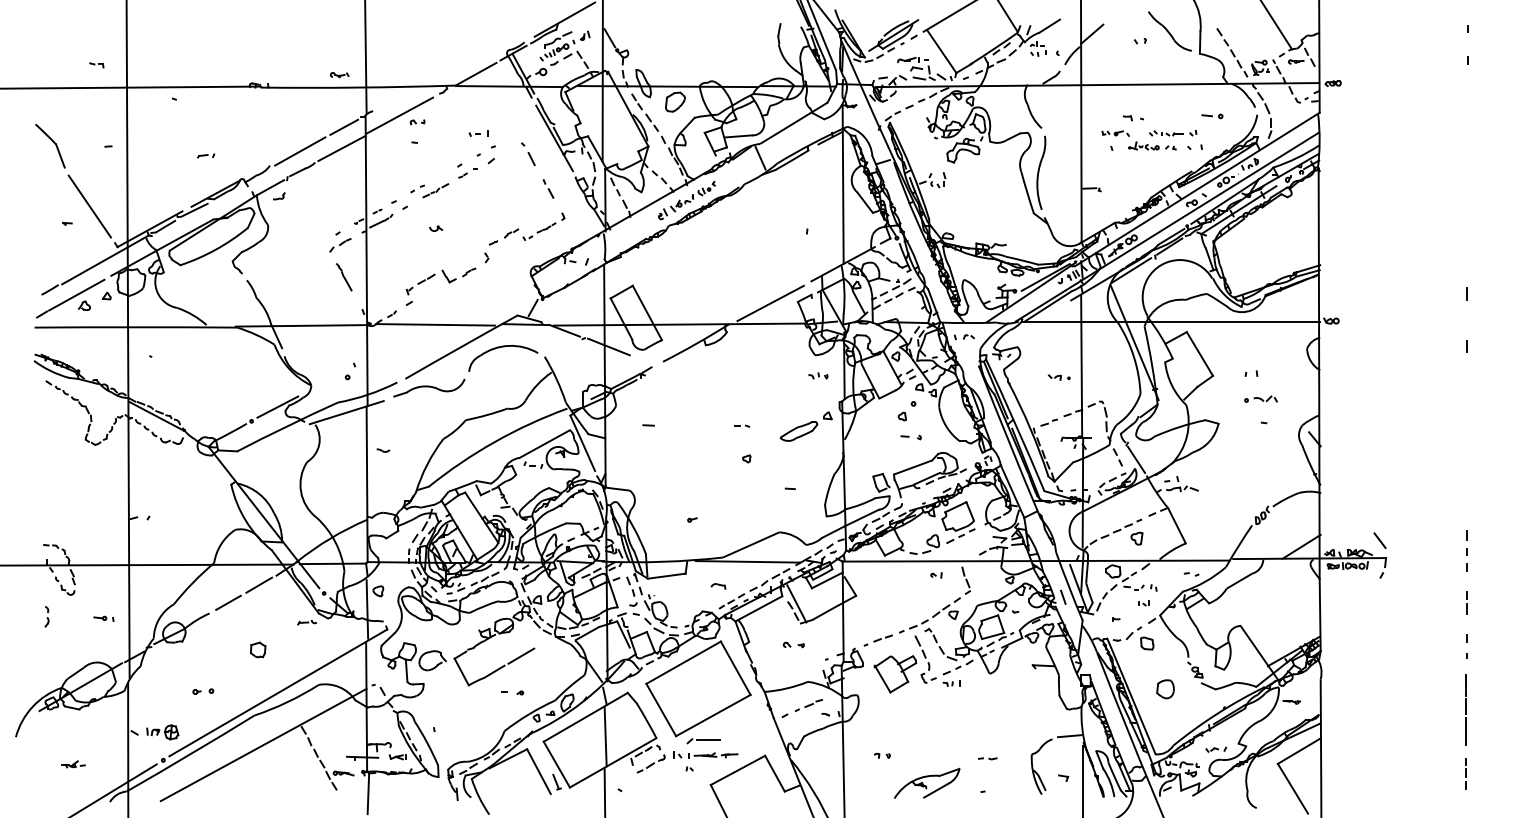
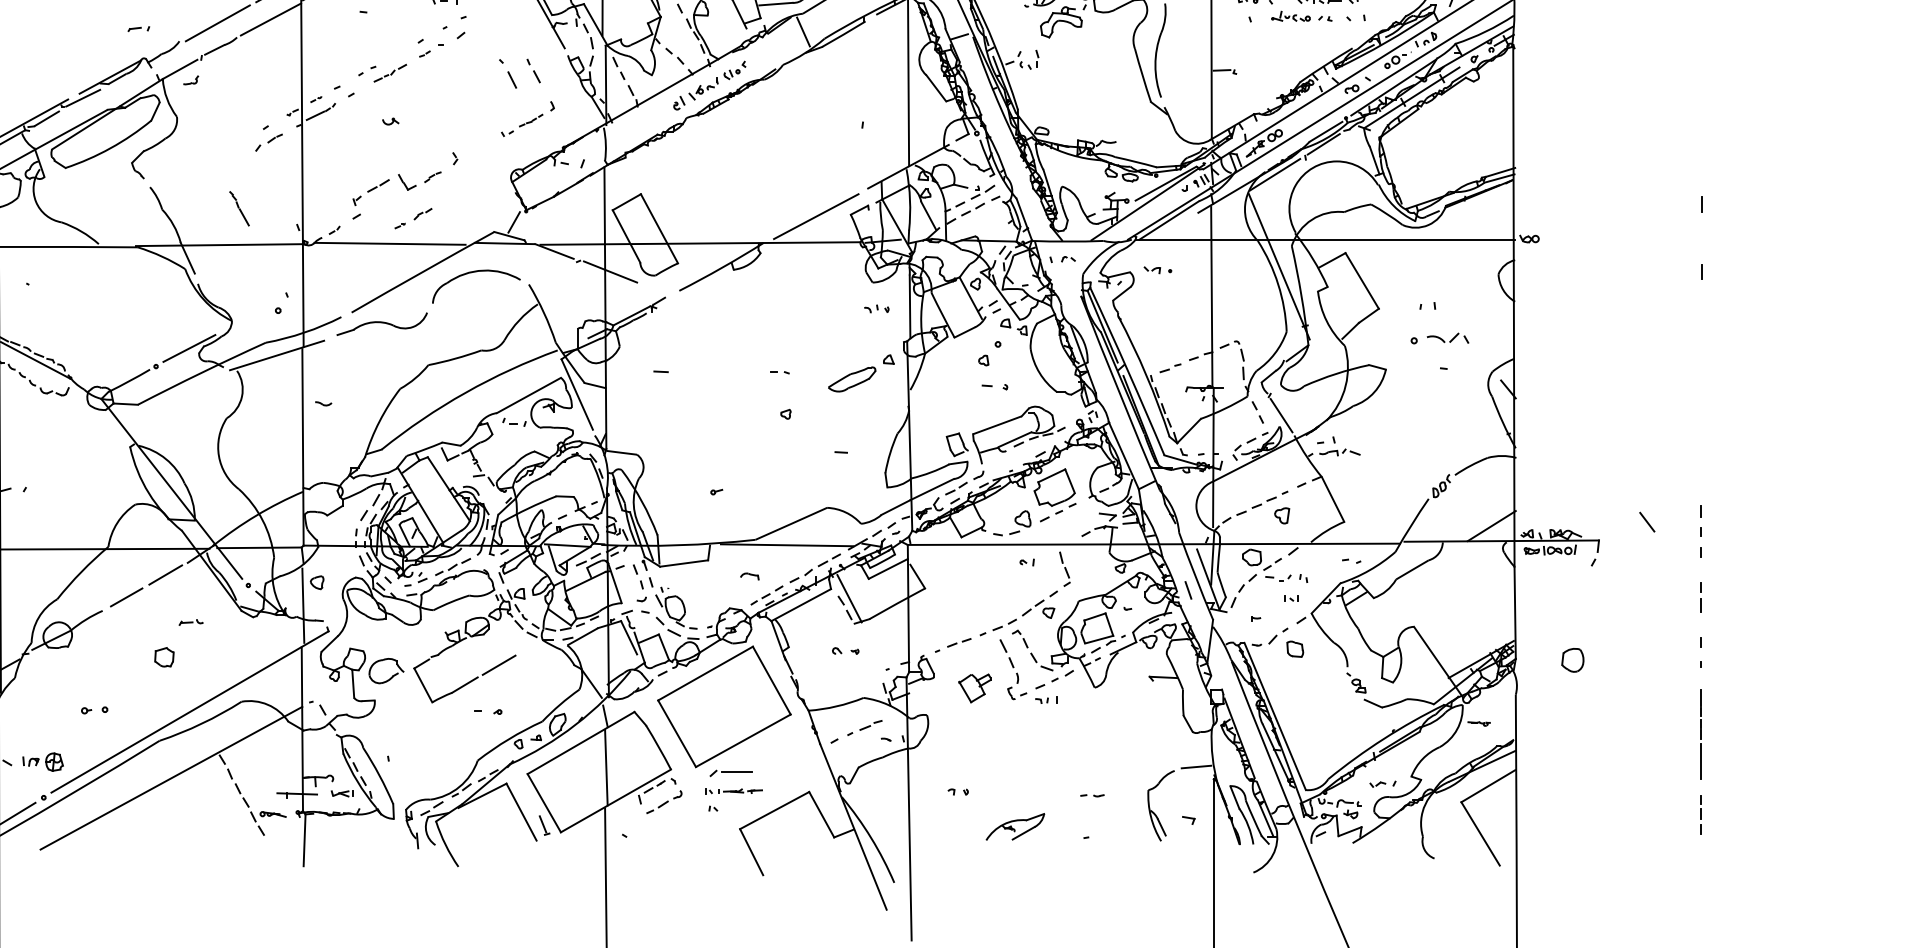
part: (528, 154) -> (508, 74), moved
part: (206, 155) -> (139, 28), moved
part: (503, 236) -> (412, 217), moved
part: (343, 277) -> (238, 209), moved
part: (1058, 377) -> (1156, 270), moved
part: (1260, 398) -> (1439, 337), size x1.4
line: (1379, 540) -> (1646, 521), moved
part: (307, 622) -> (191, 622), moved
part: (895, 674) -> (975, 688), size x0.6
part: (1165, 689) -> (1572, 660), moved
part: (705, 754) -> (733, 790), size x0.7
part: (927, 782) -> (1015, 825), size x0.7

